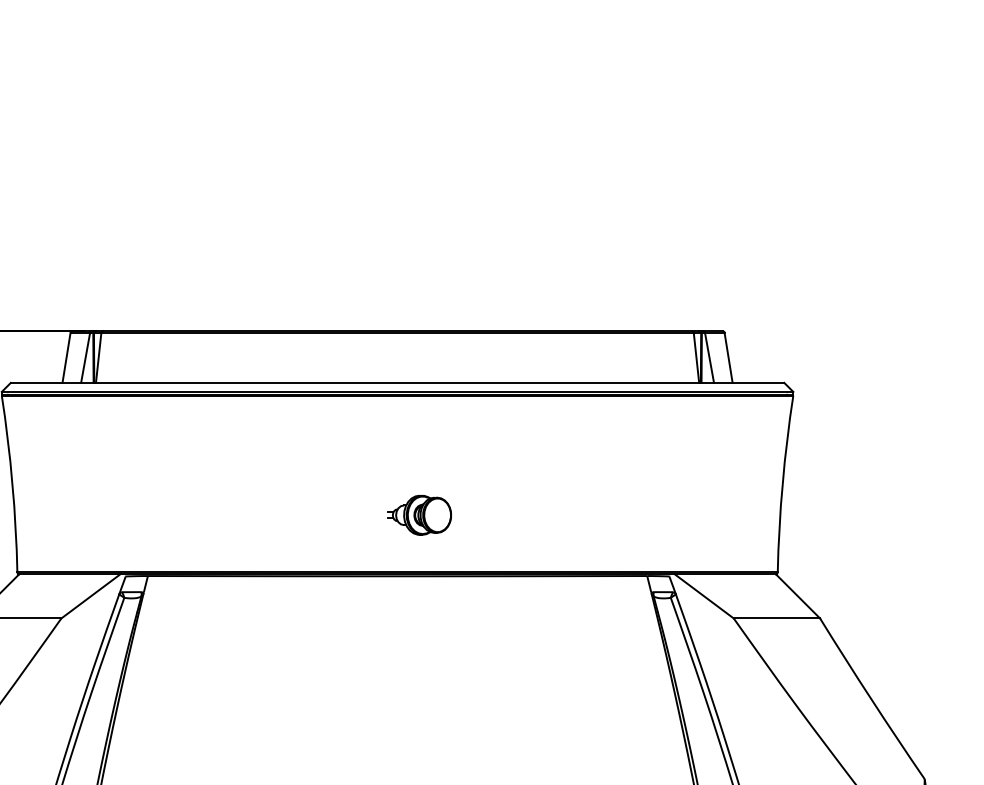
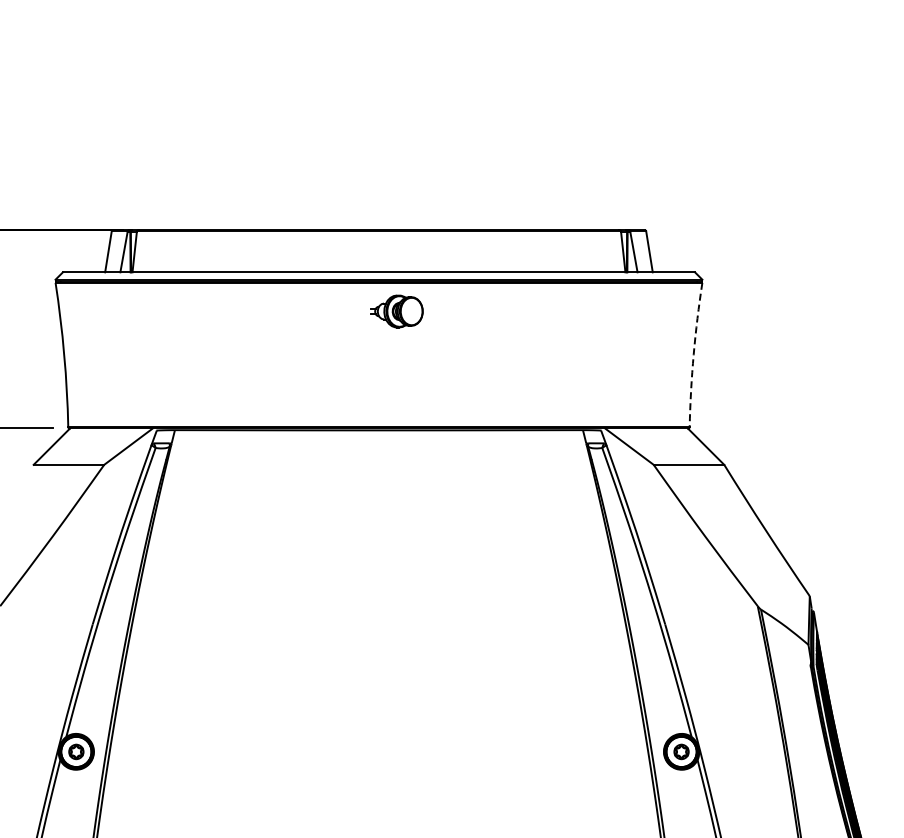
arc: (782, 483) -> (693, 354), solid -> dashed
part: (419, 515) -> (396, 311), moved

